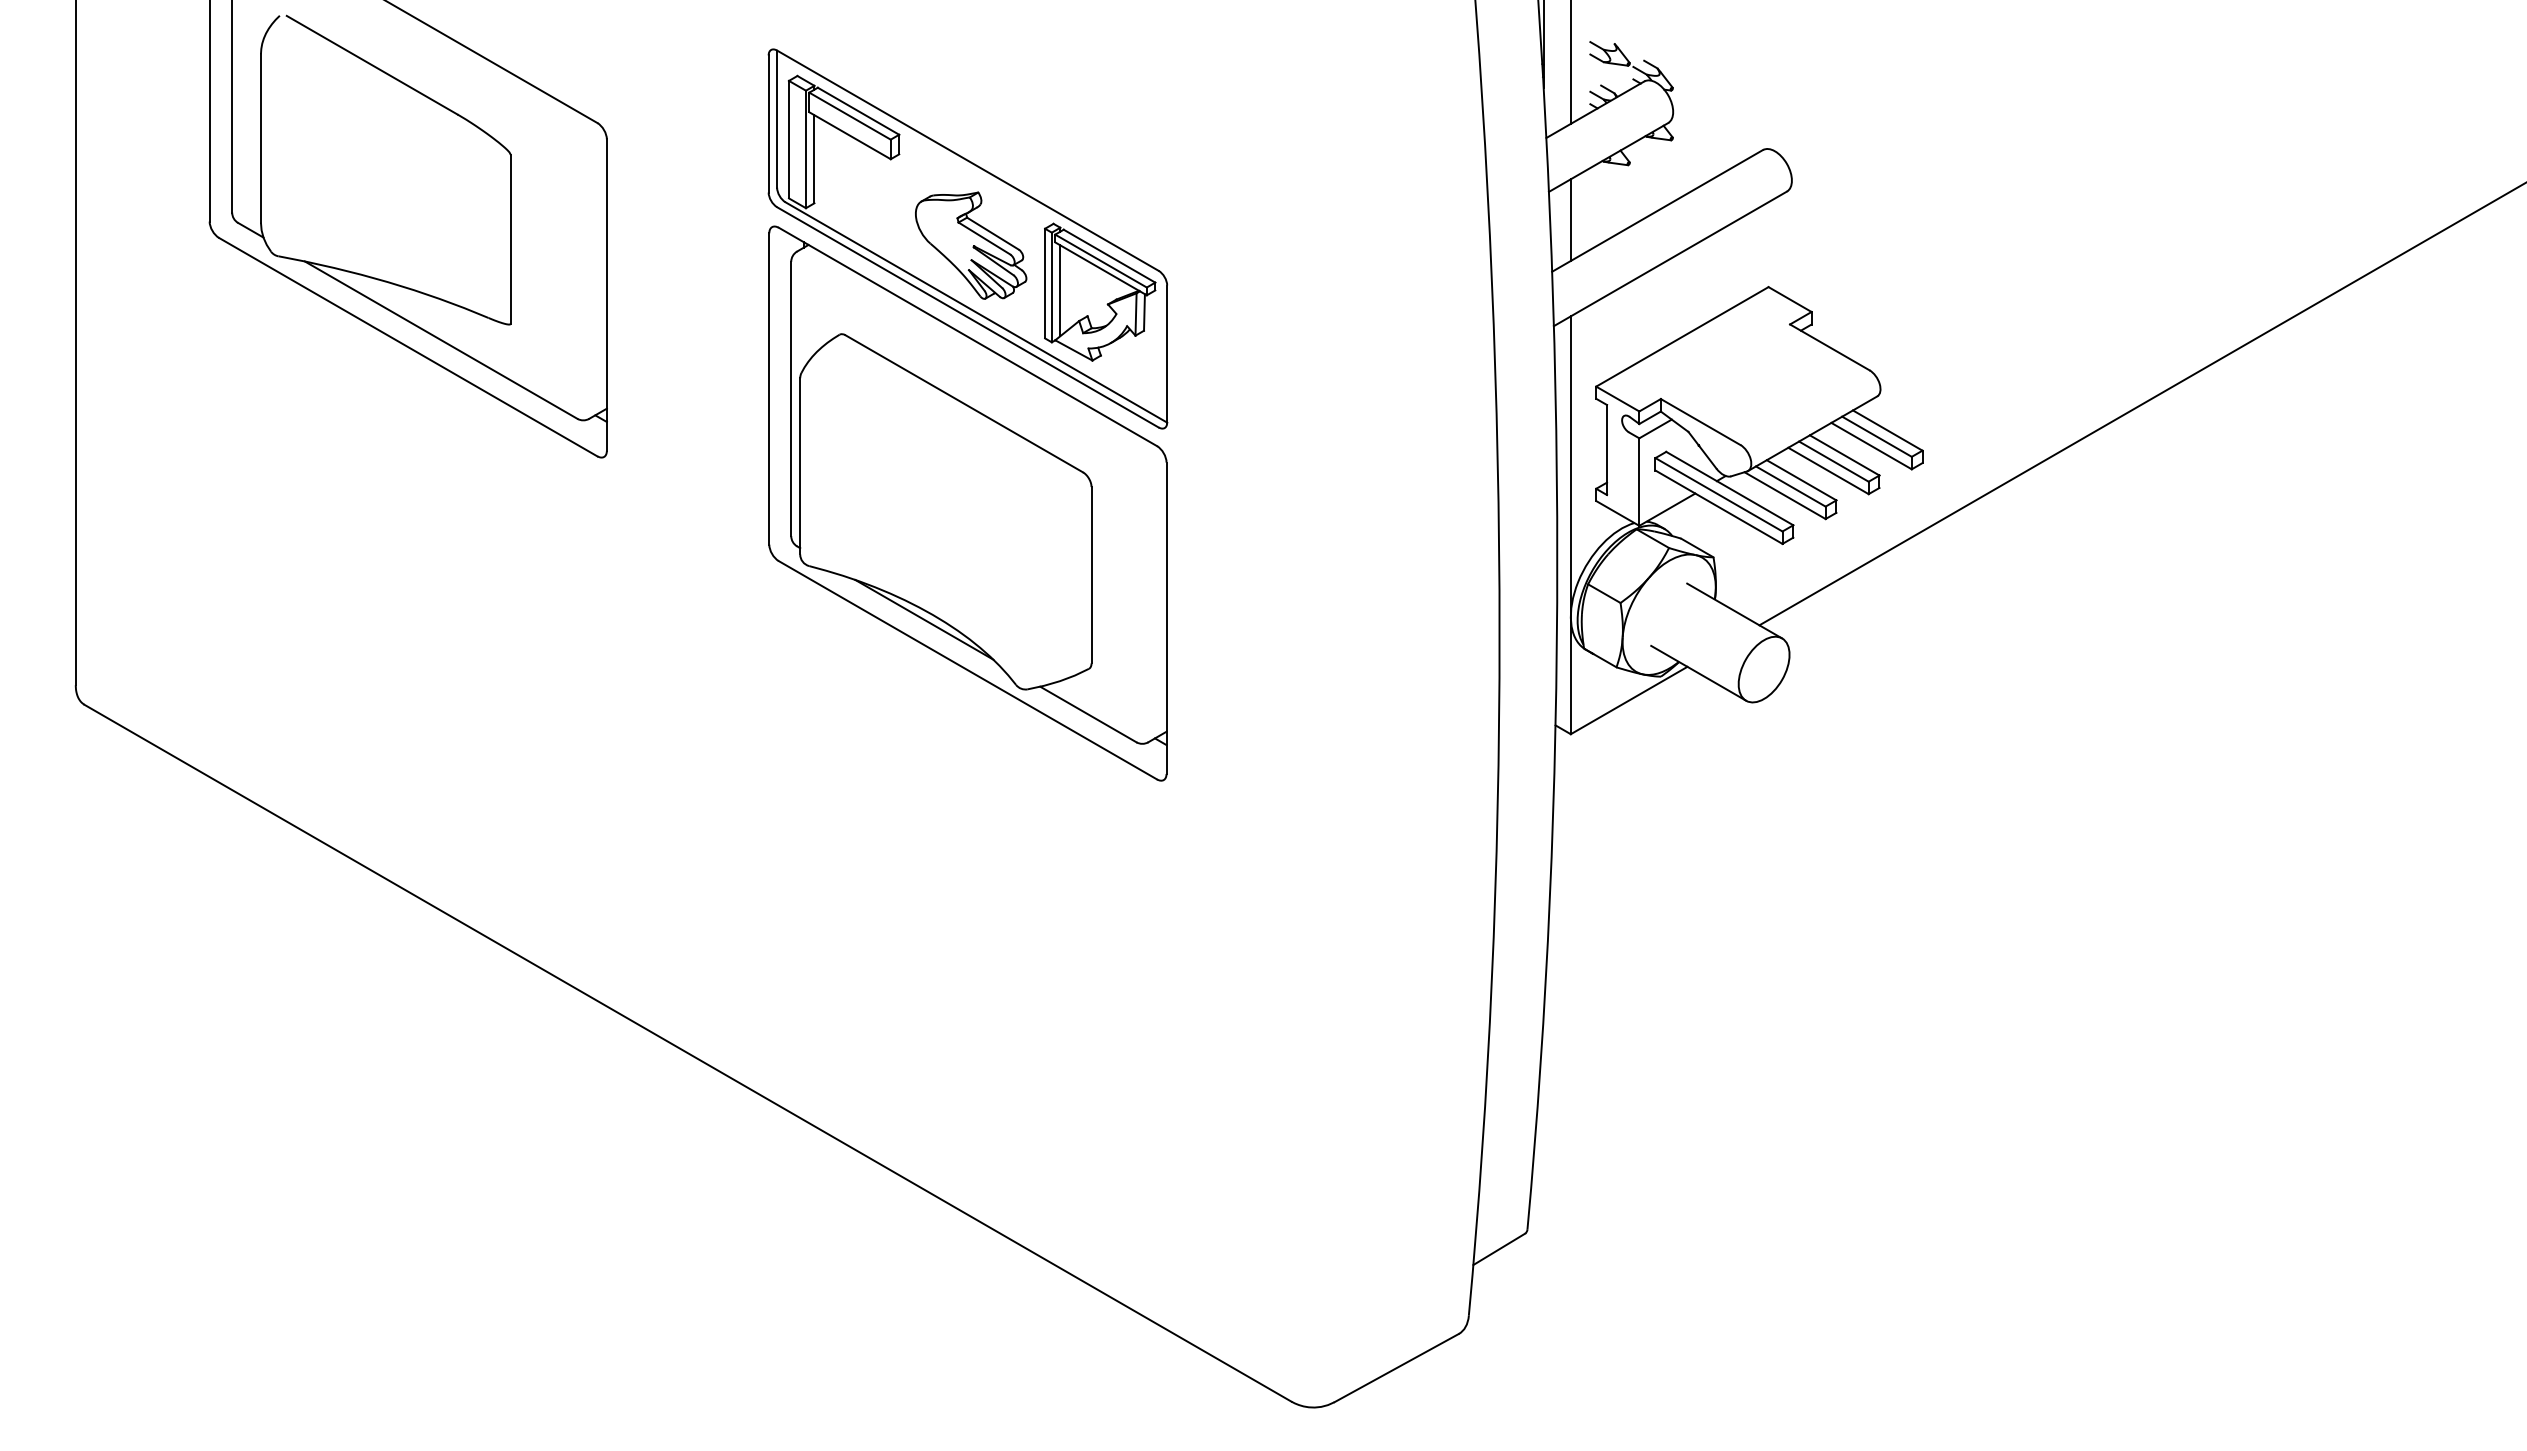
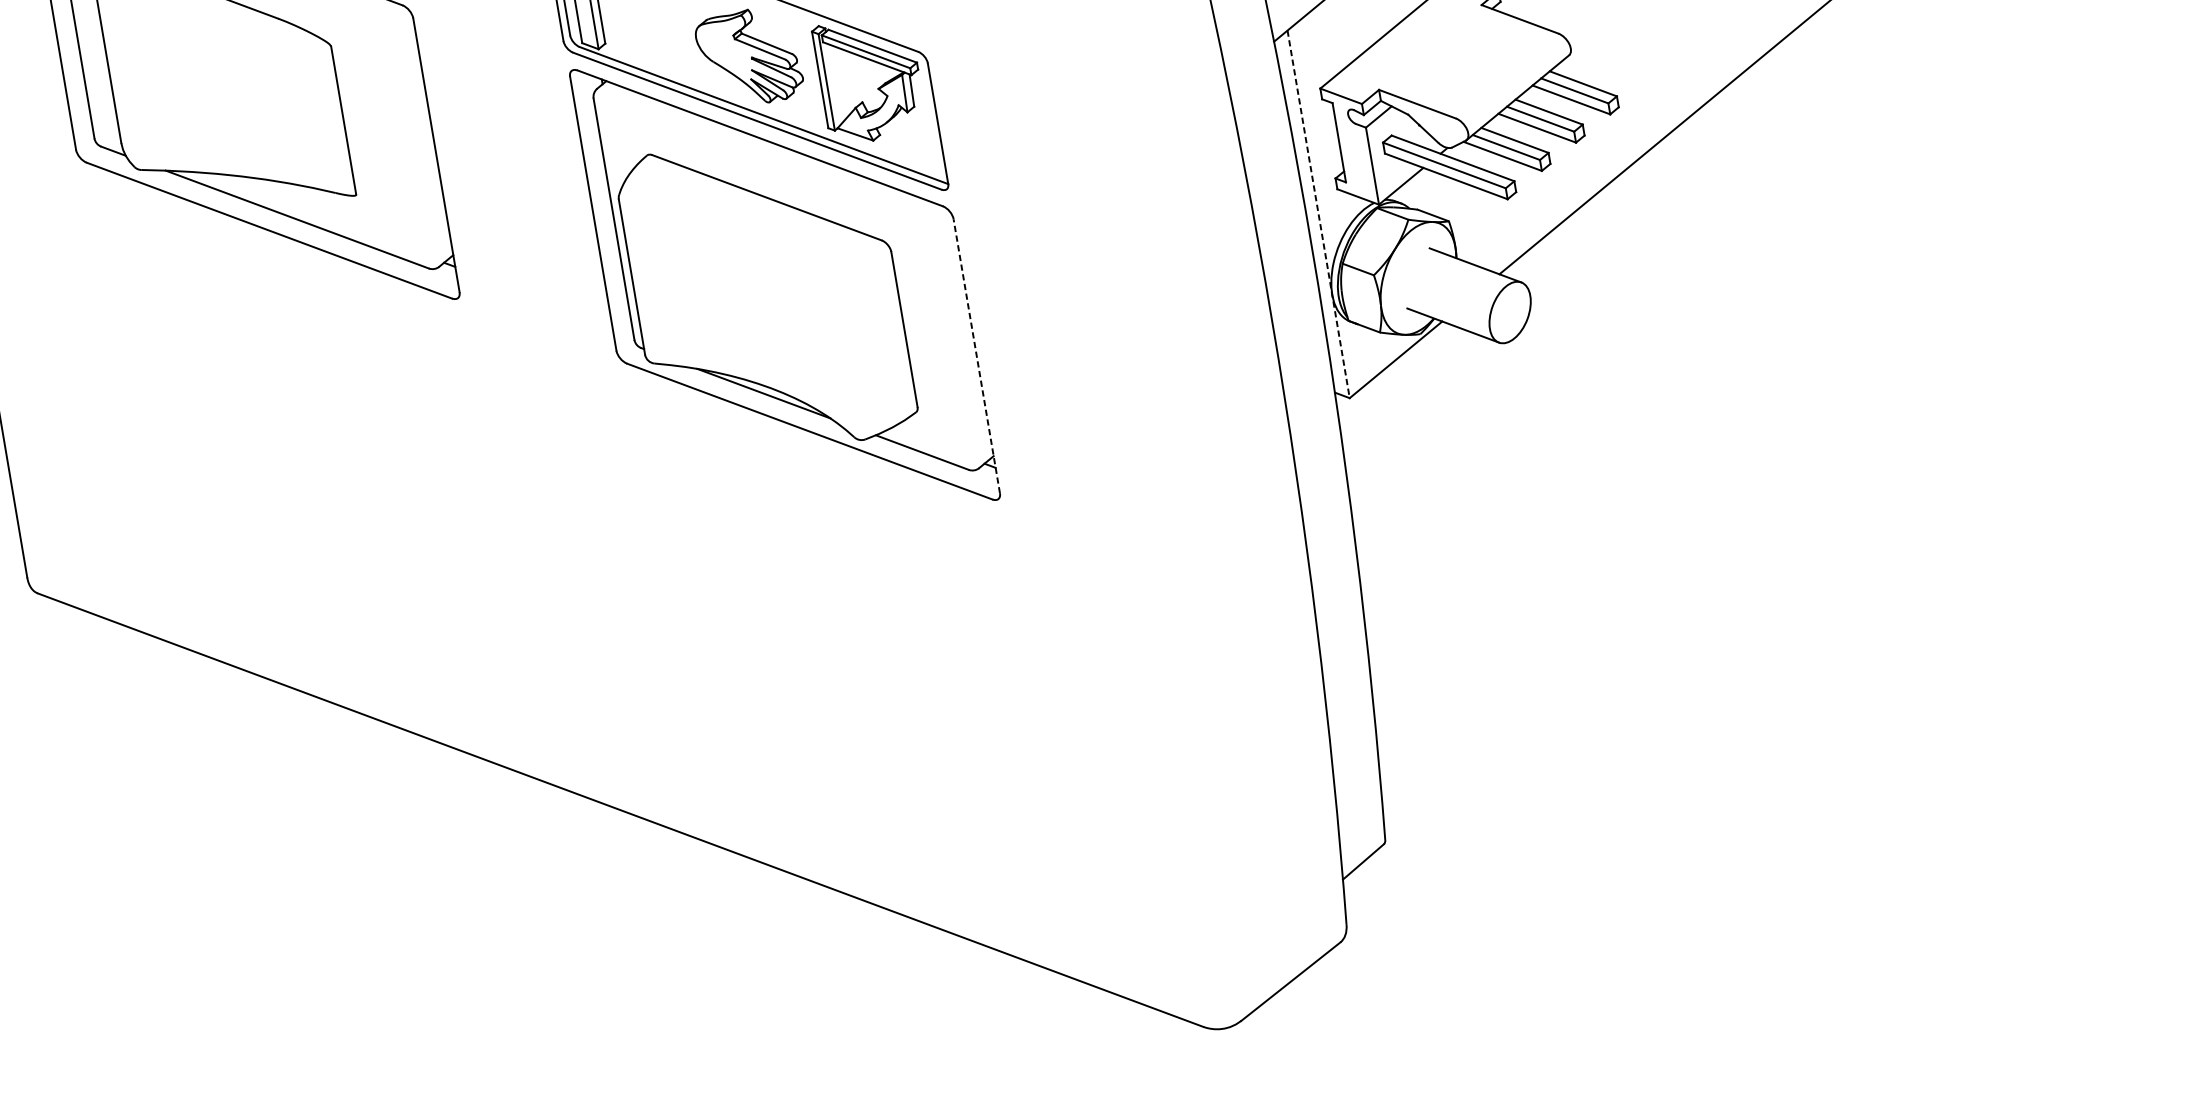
line: (1060, 290) -> (834, 83), removed
line: (1570, 525) -> (1318, 214), solid -> dashed
line: (1166, 618) -> (976, 356), solid -> dashed

